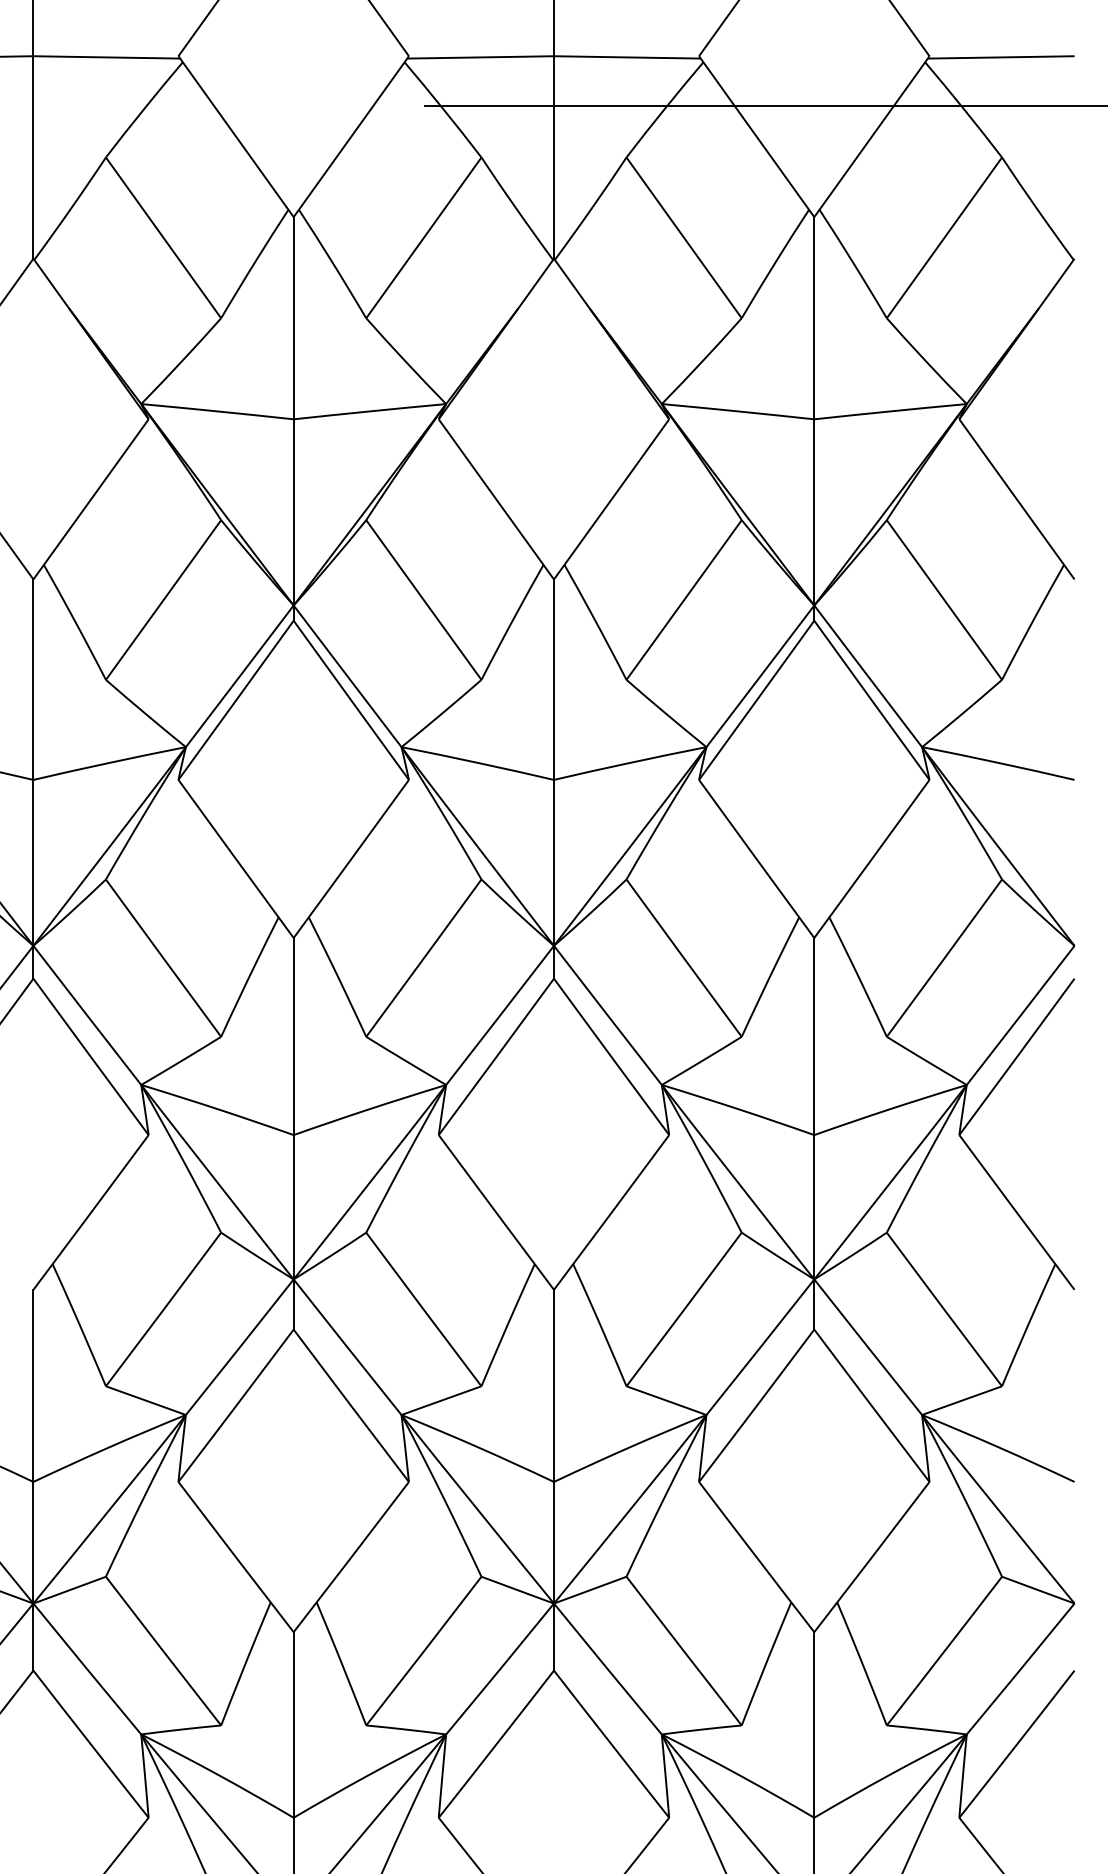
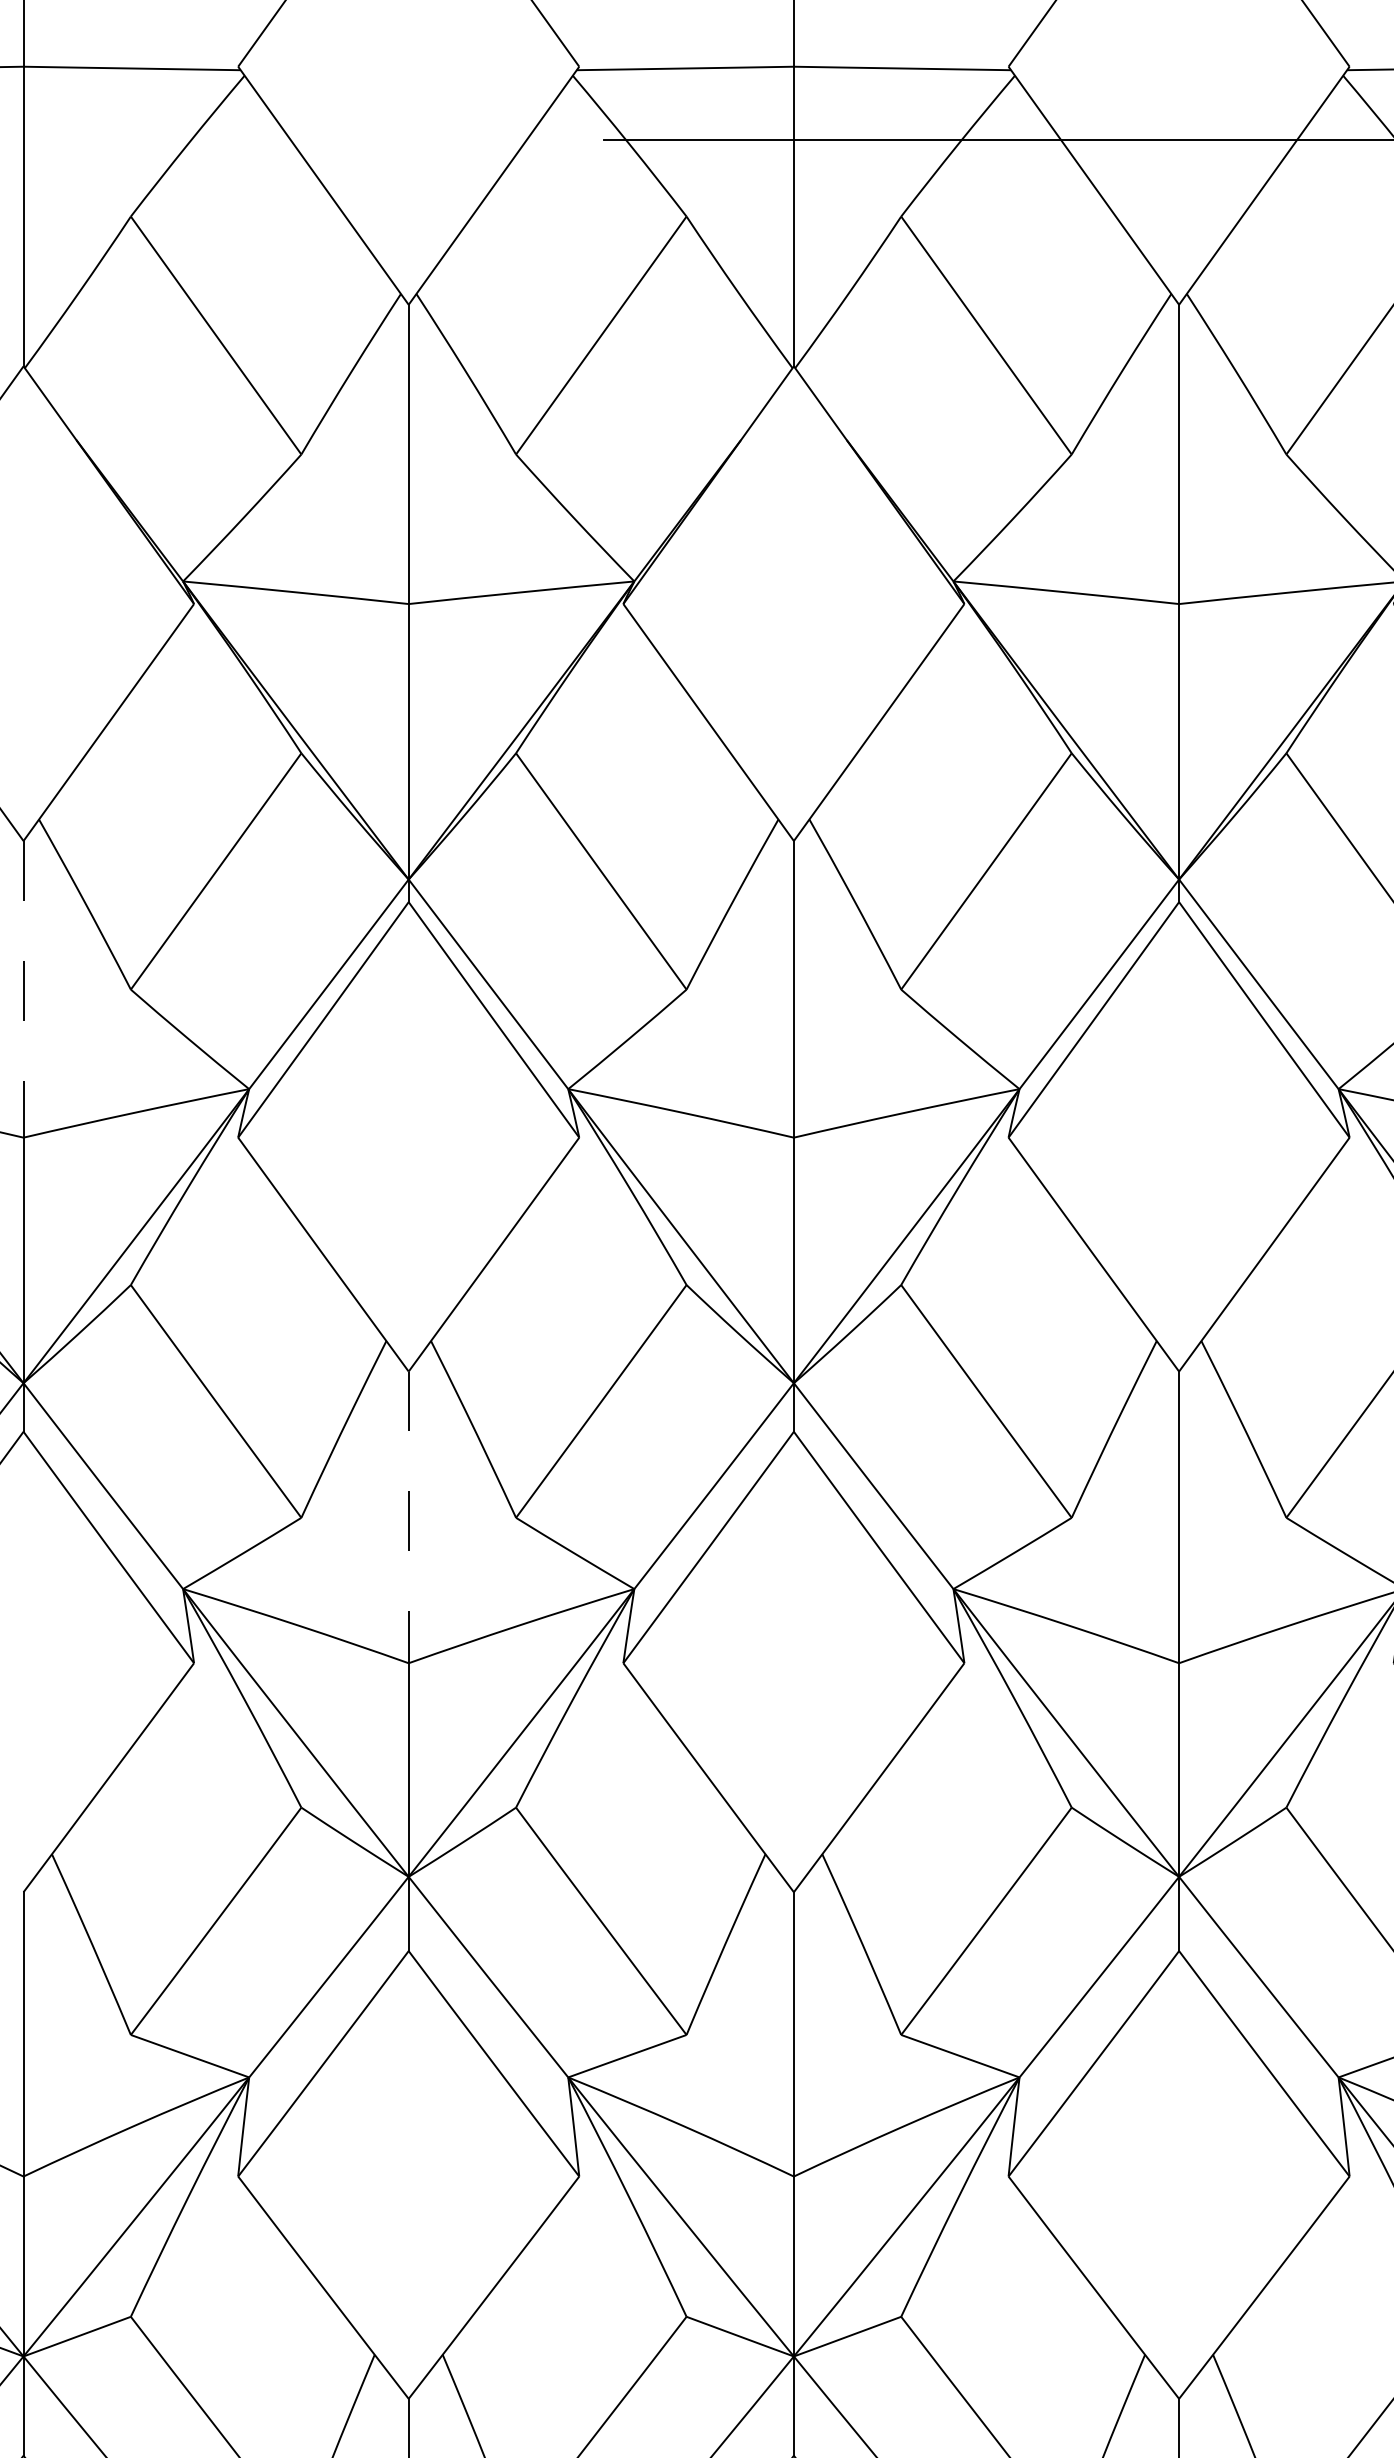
line: (33, 680) -> (23, 990), solid -> dashed
line: (293, 1036) -> (408, 1517), solid -> dashed

